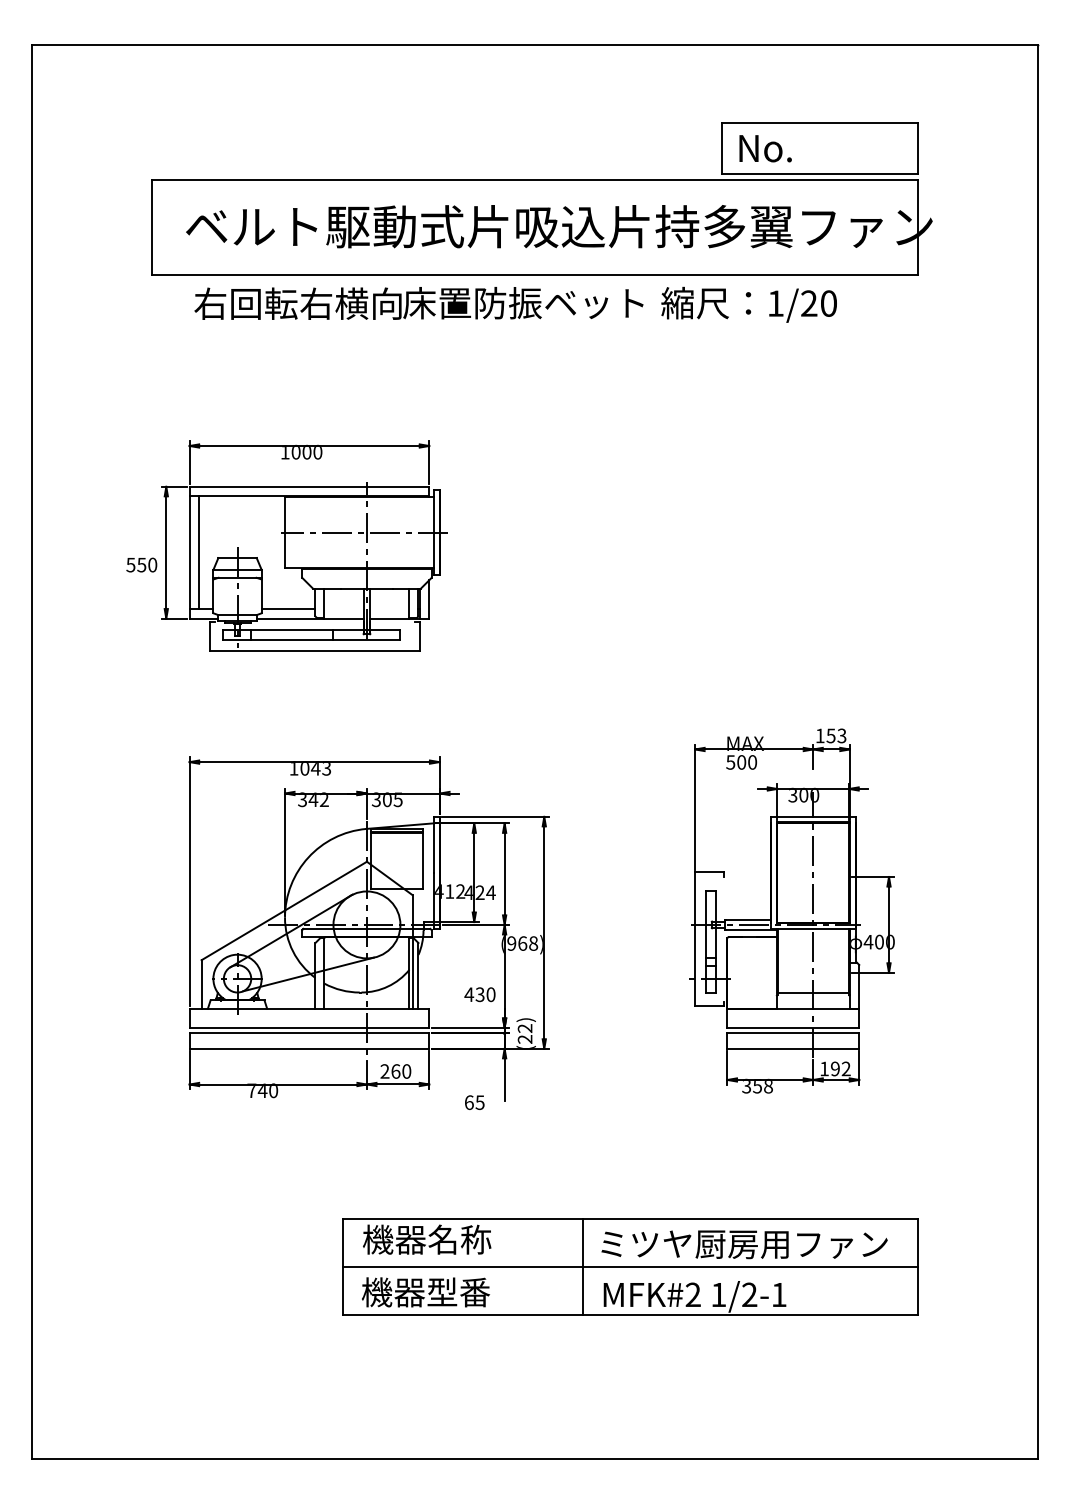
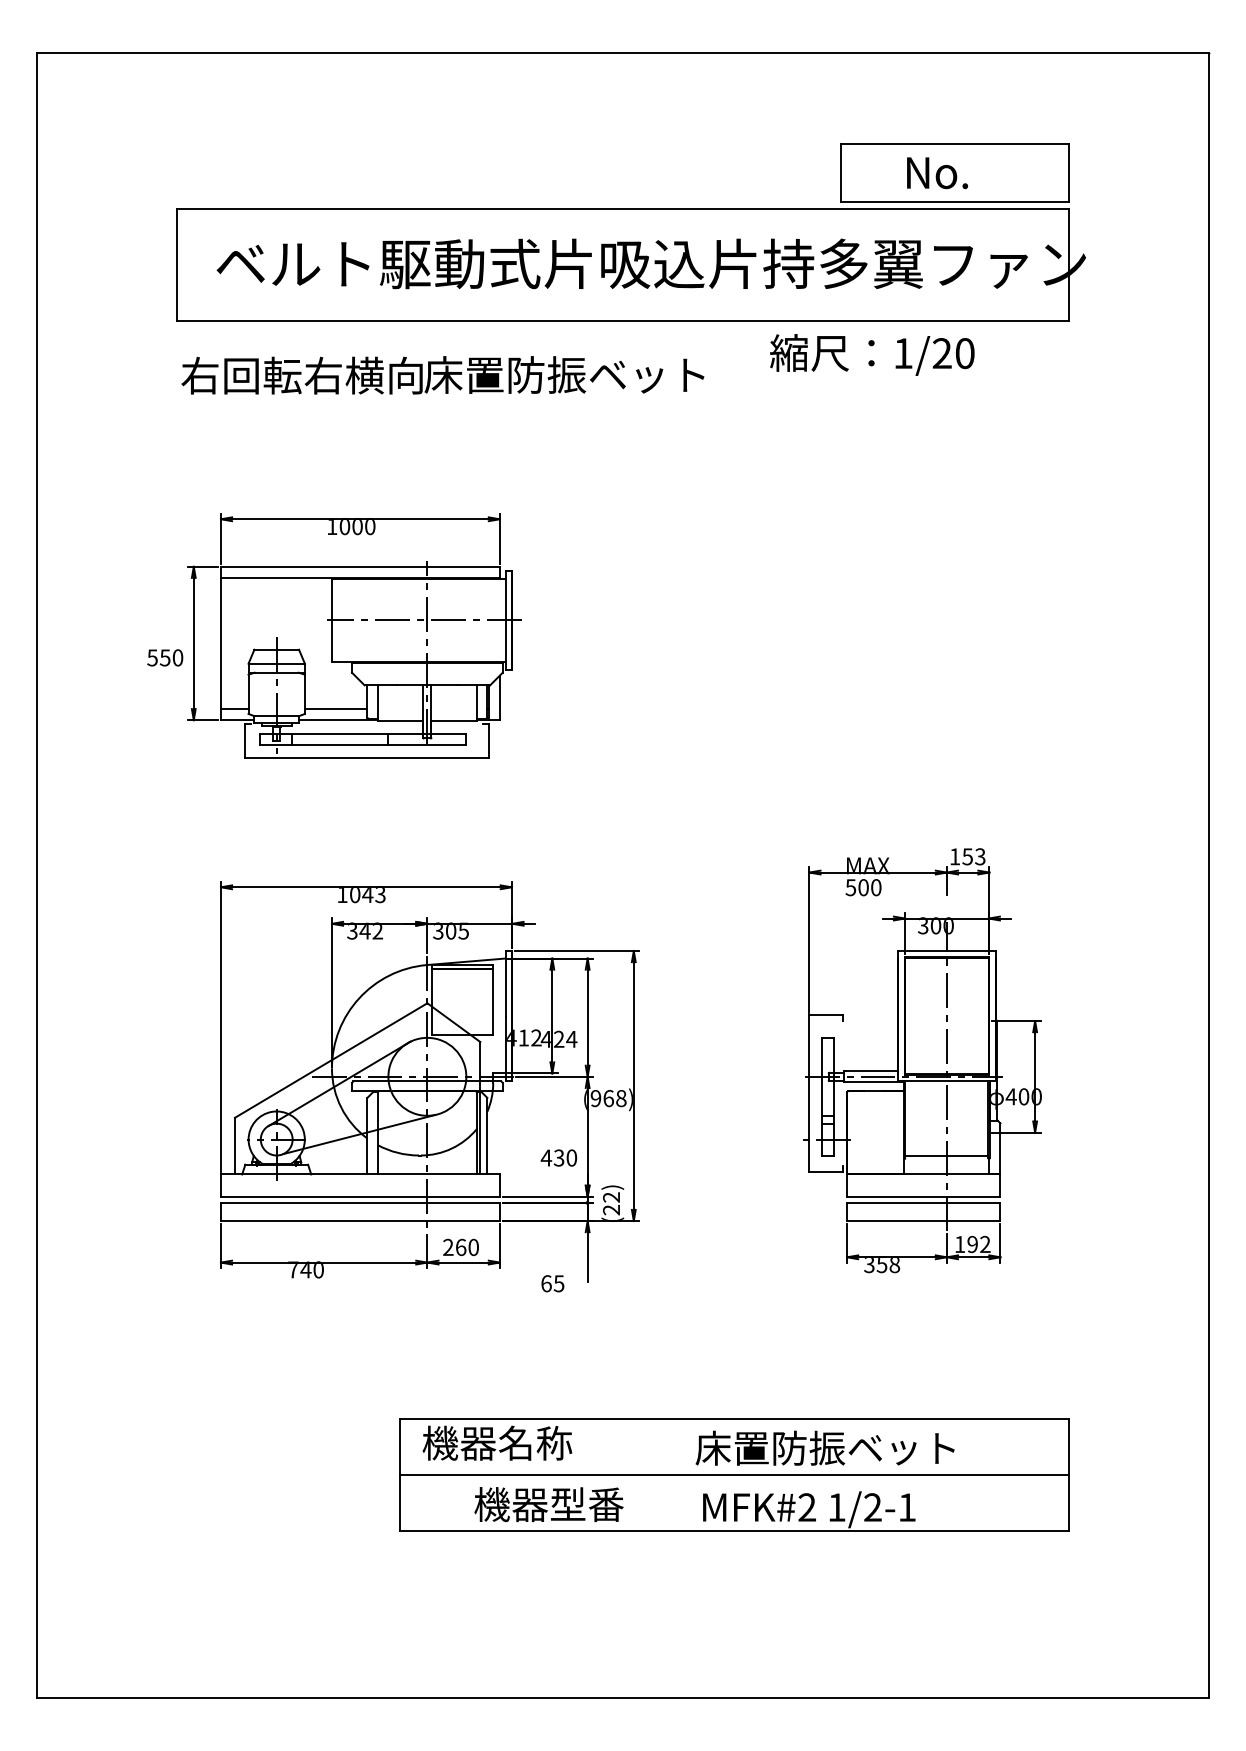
text: (765, 148) -> (937, 173), moved
text: (418, 303) -> (442, 375), moved
line: (199, 552) -> (232, 643), removed
text: (742, 1243) -> (864, 1447), ミツヤ厨房用ファン -> 床置防振ベット
line: (582, 1267) -> (678, 1475), removed
text: (425, 1292) -> (548, 1504), moved

